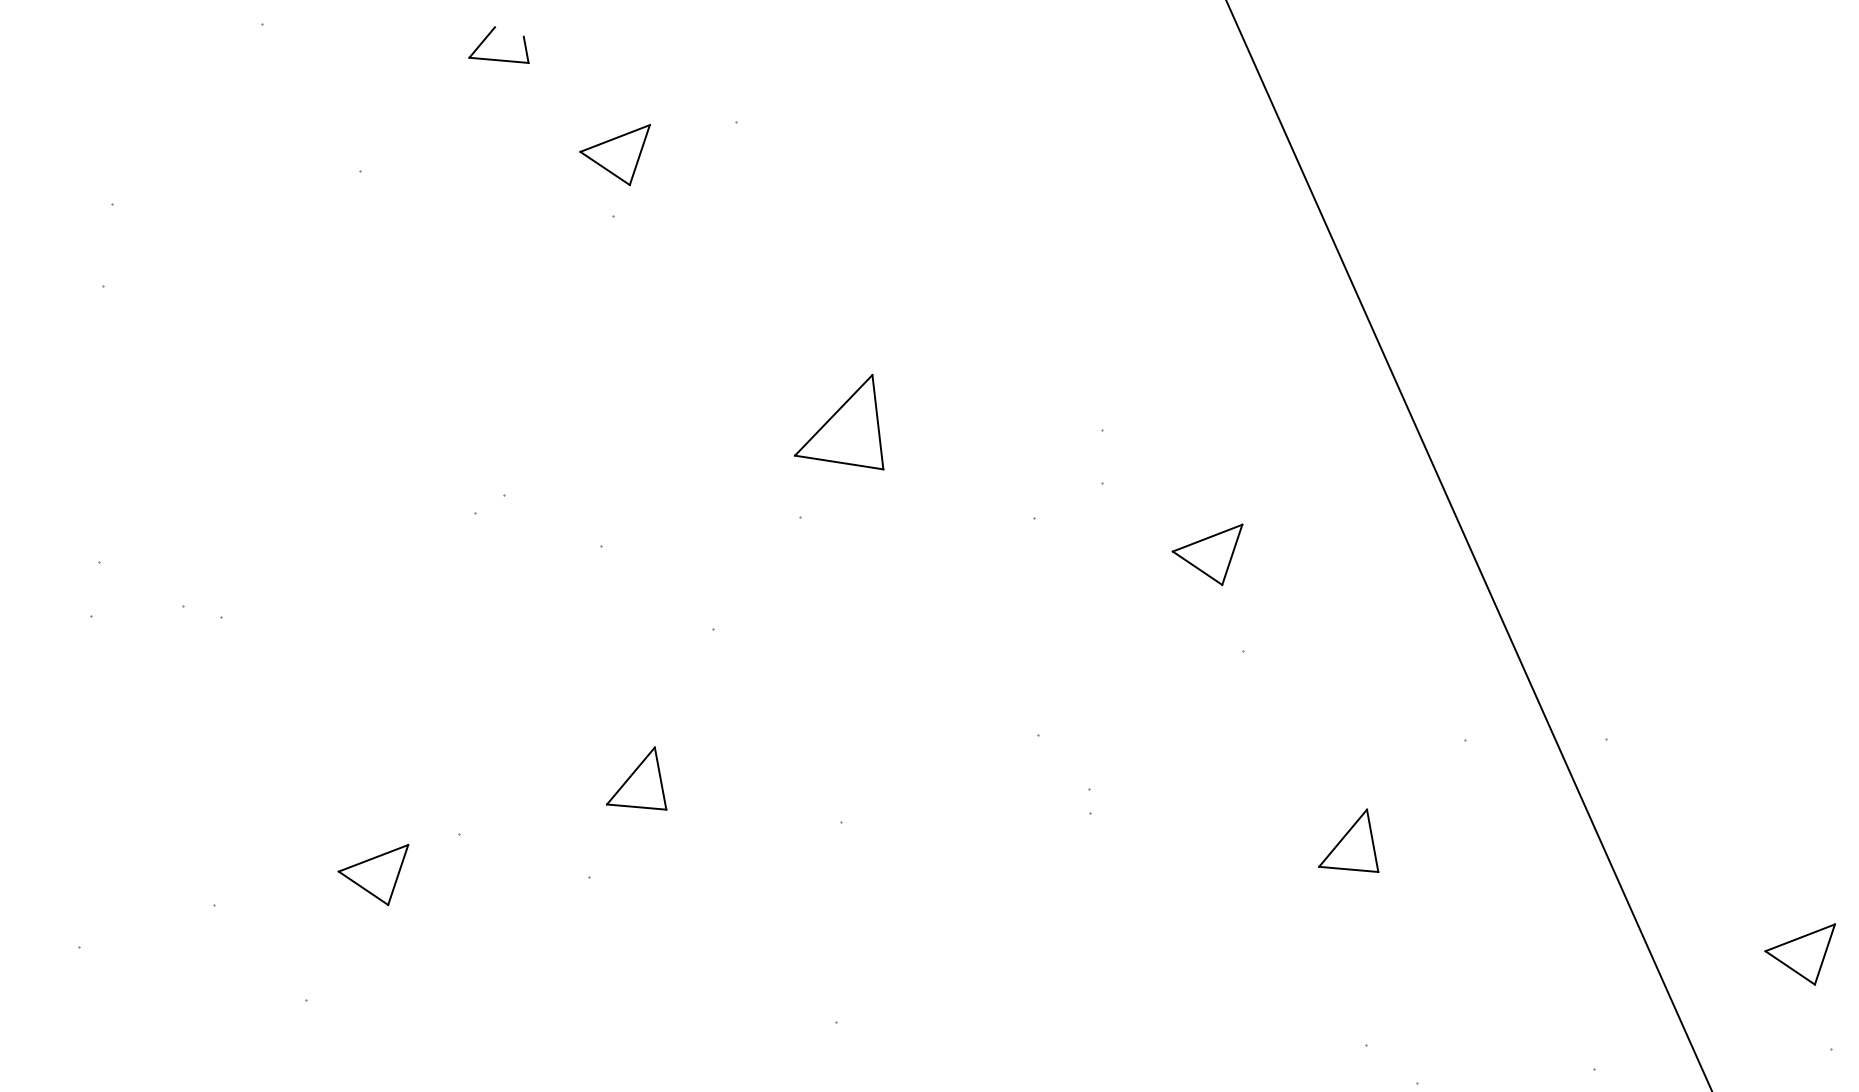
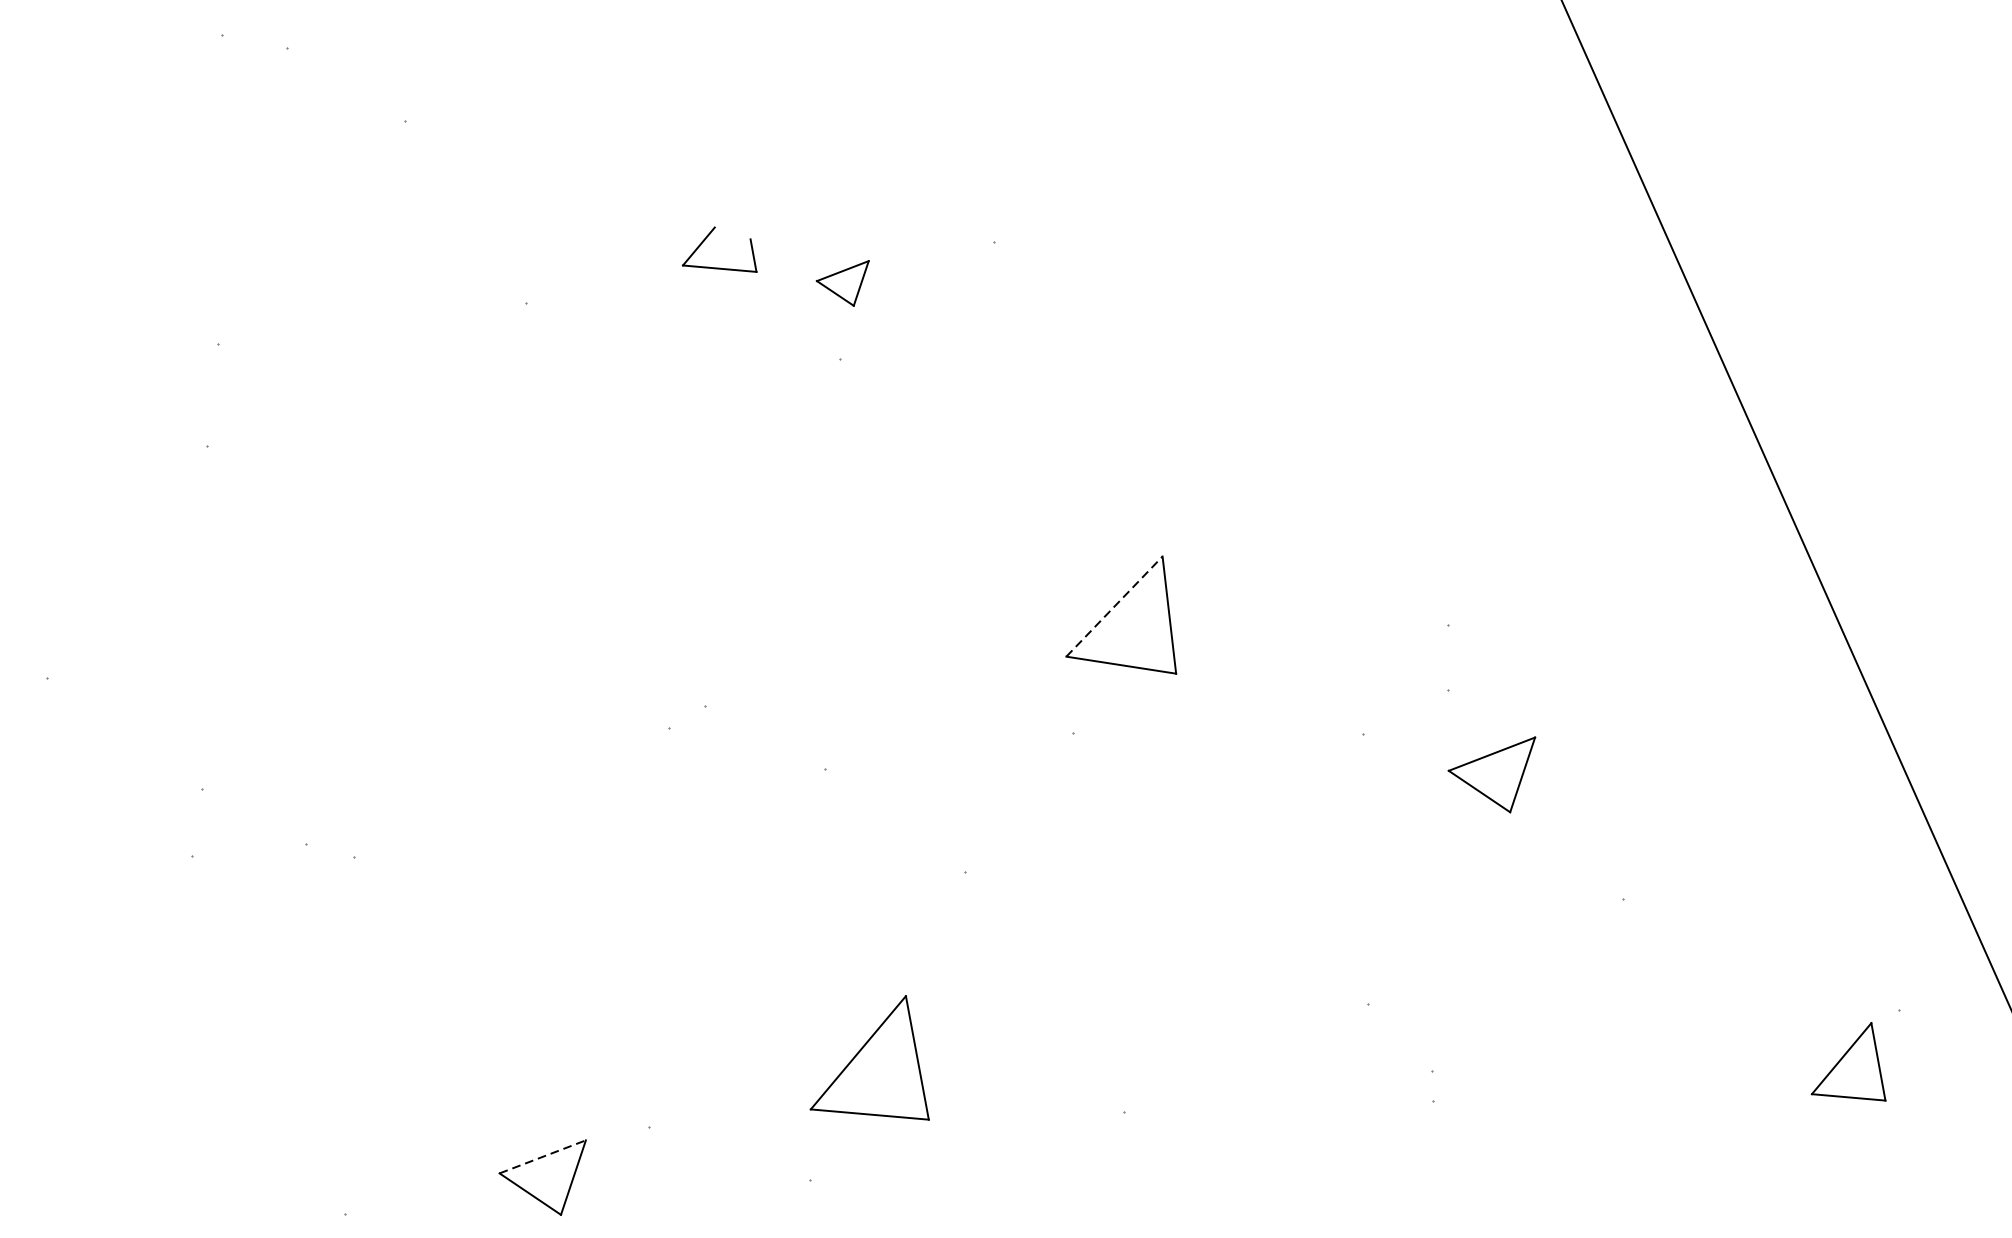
part: (489, 35) -> (707, 237), moved
part: (614, 155) -> (842, 283), size x0.6
line: (833, 415) -> (1114, 606), solid -> dashed
part: (1207, 554) -> (1491, 774), moved
part: (636, 778) -> (869, 1057), size x1.6
part: (1348, 840) -> (1848, 1061), moved
line: (373, 858) -> (542, 1157), solid -> dashed

